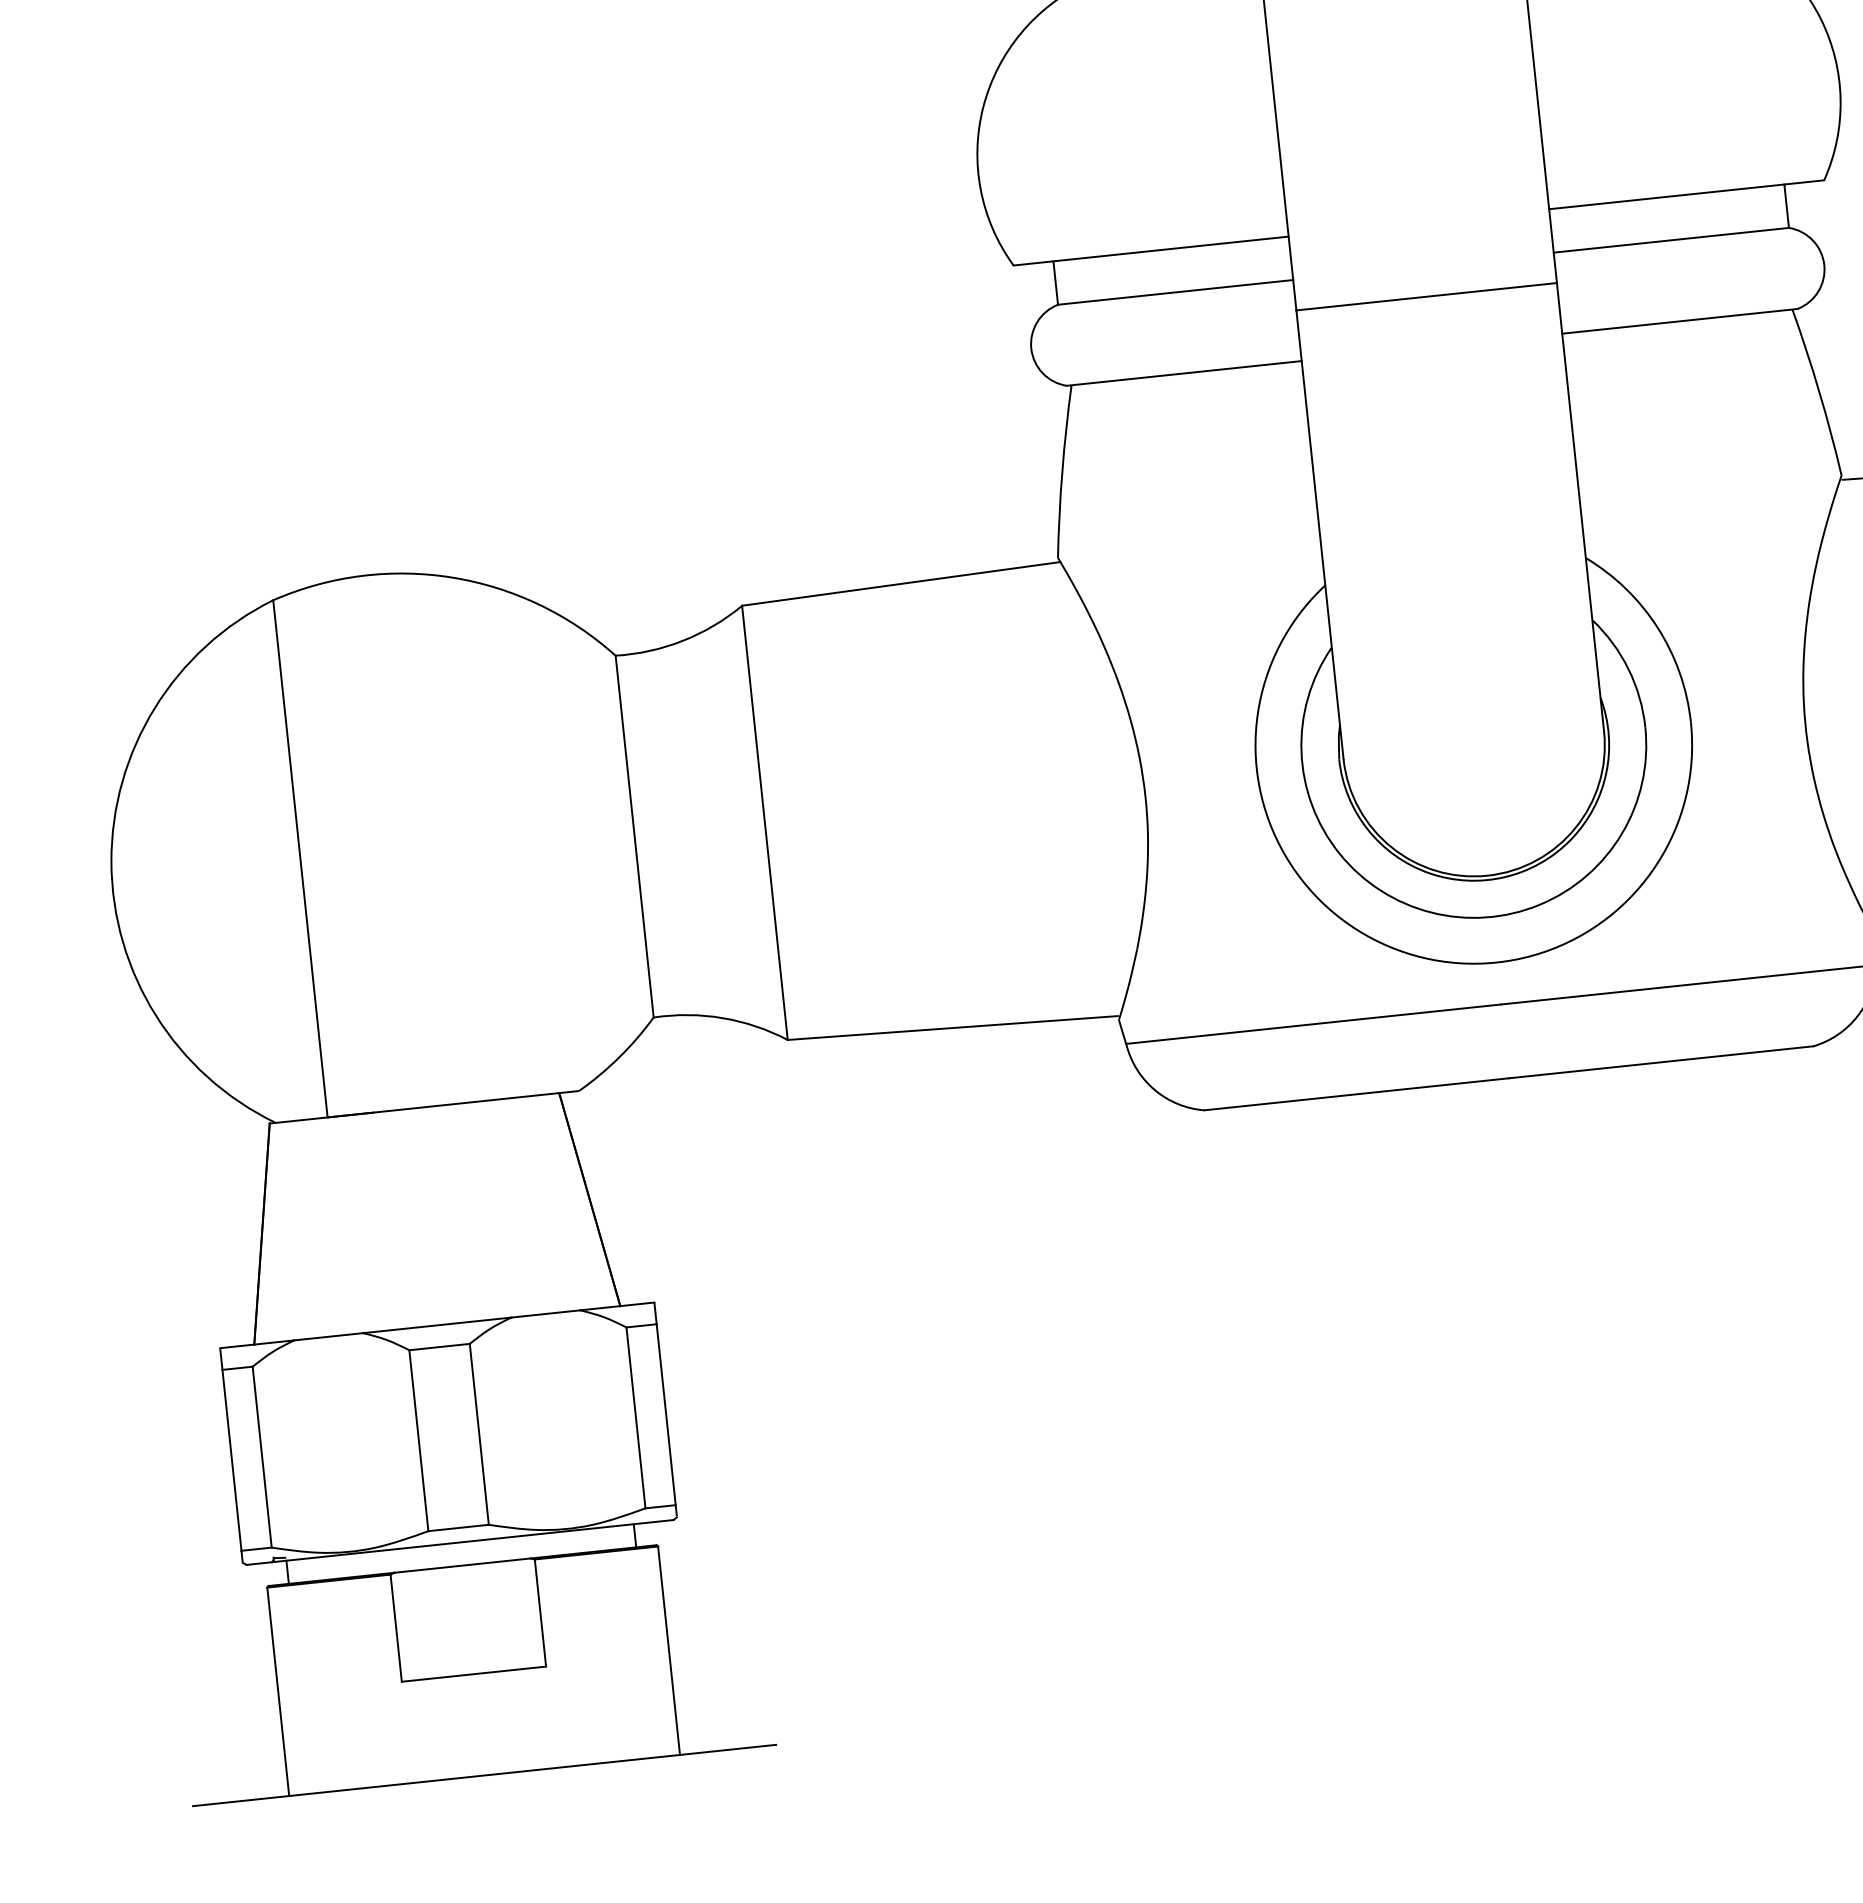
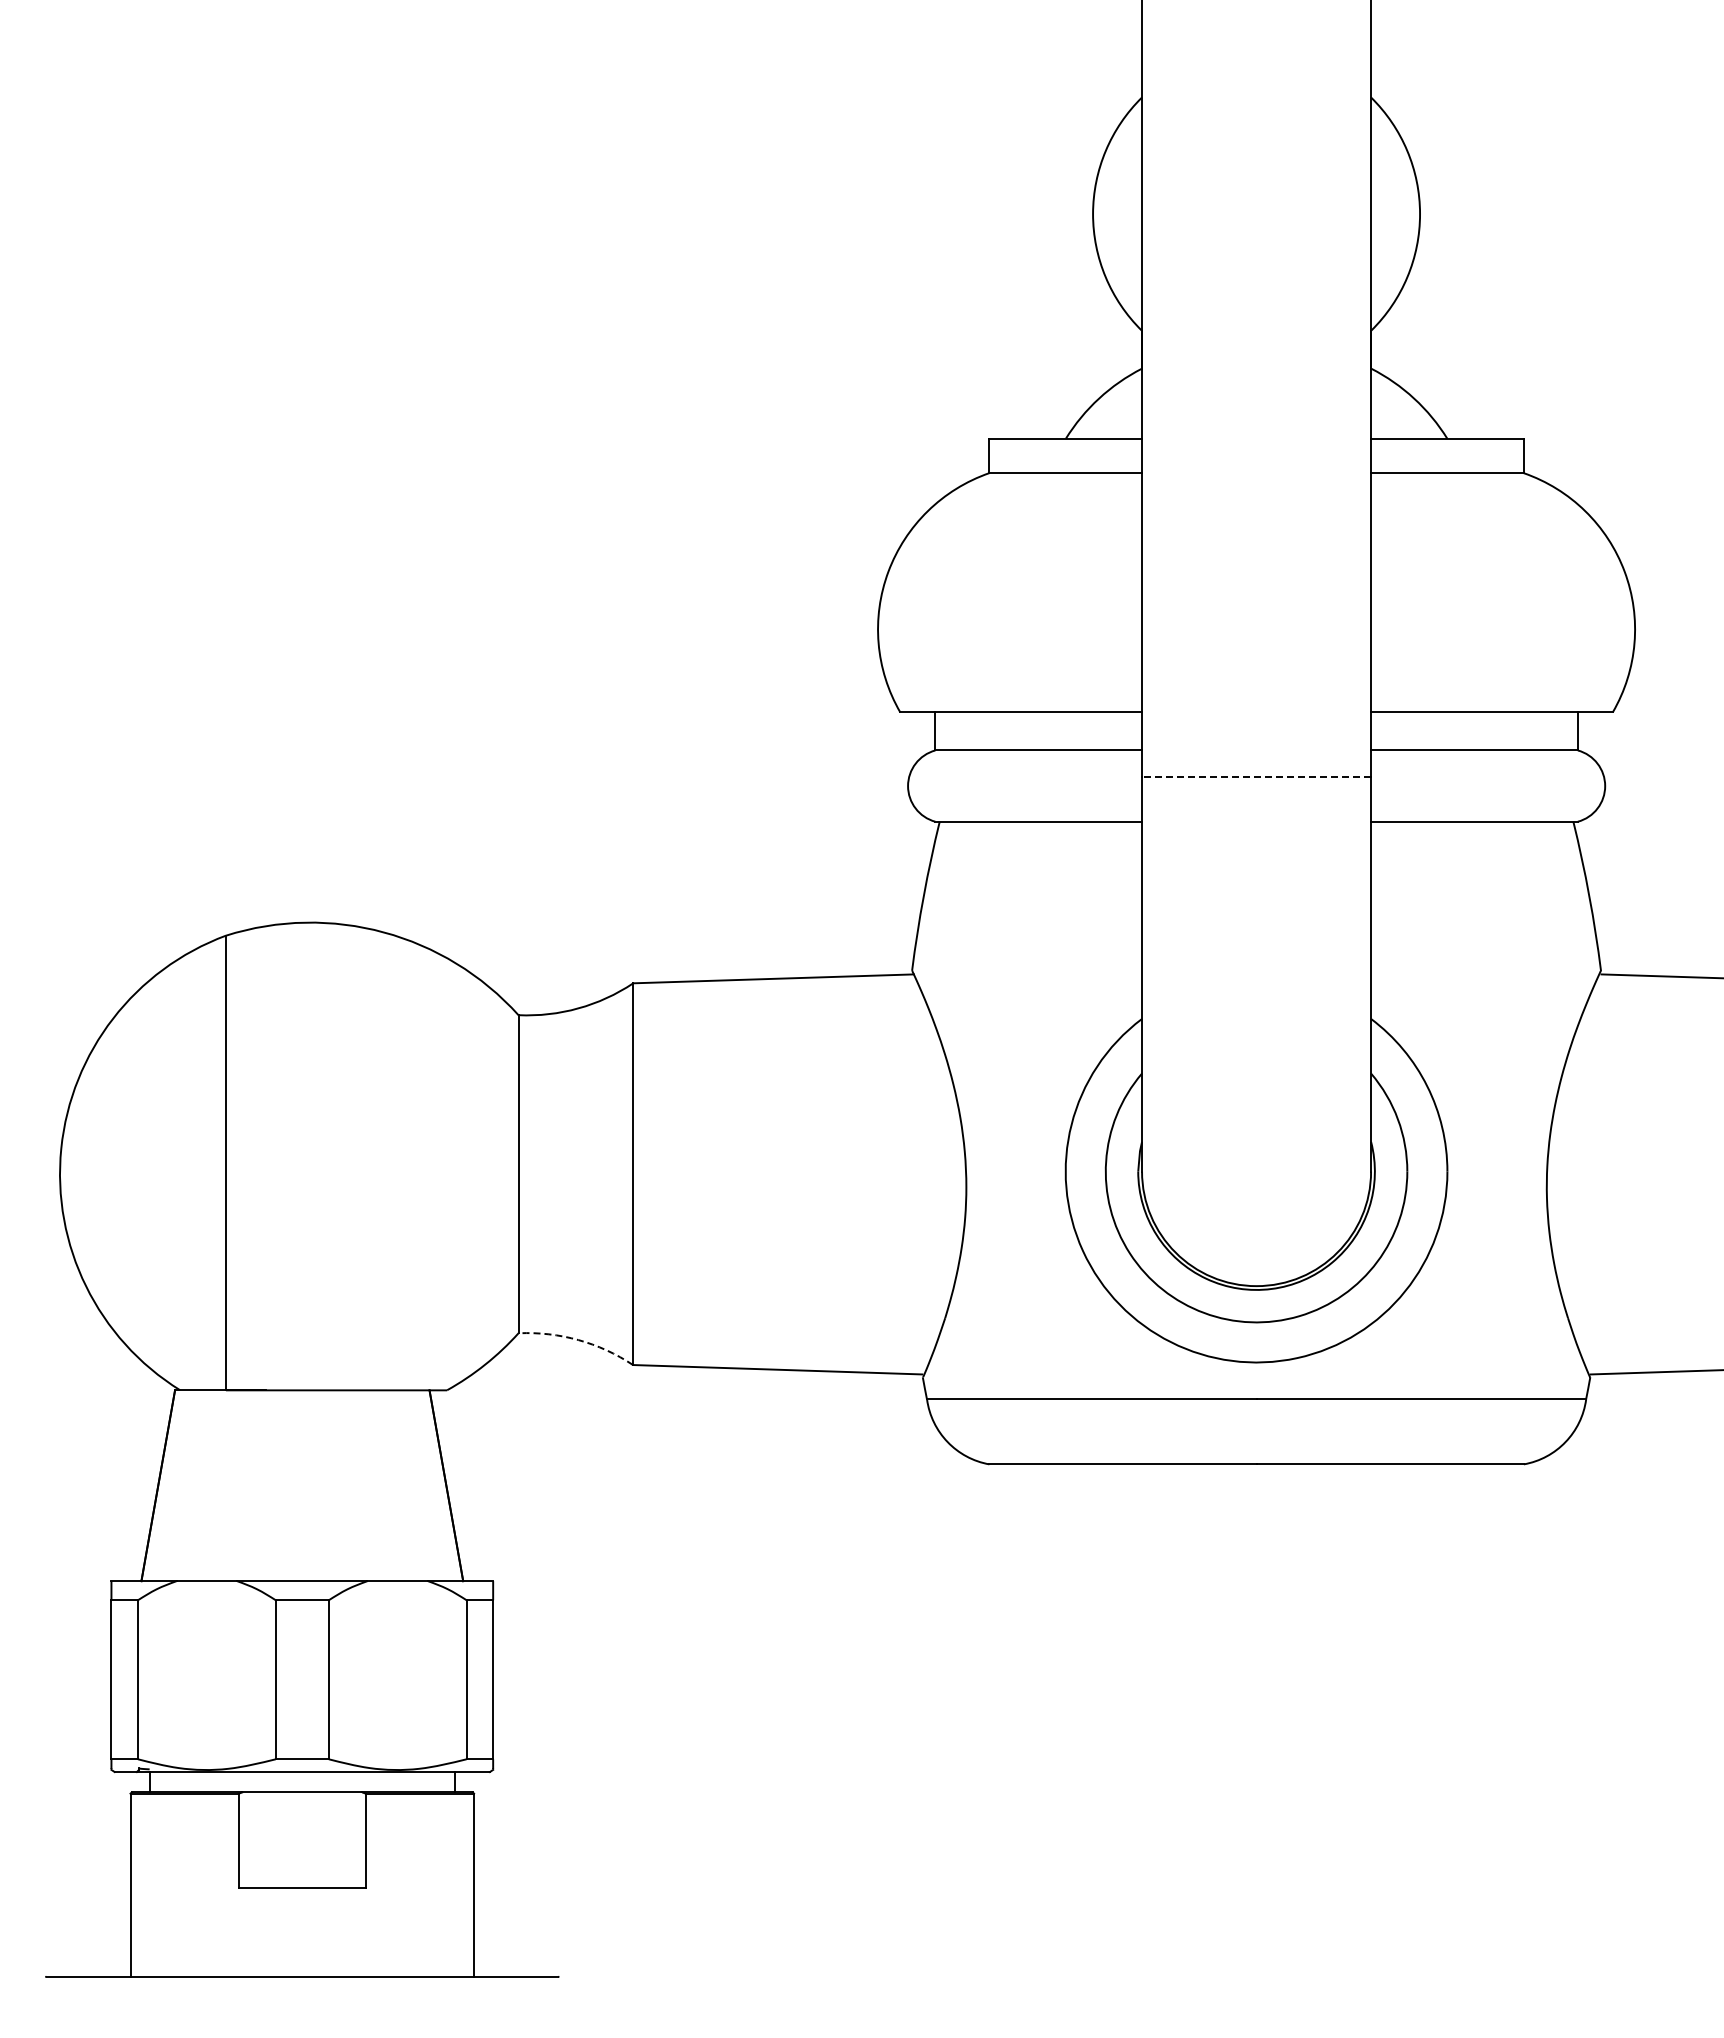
line: (1426, 297) -> (1256, 777), solid -> dashed
arc: (722, 1018) -> (578, 1340), solid -> dashed

